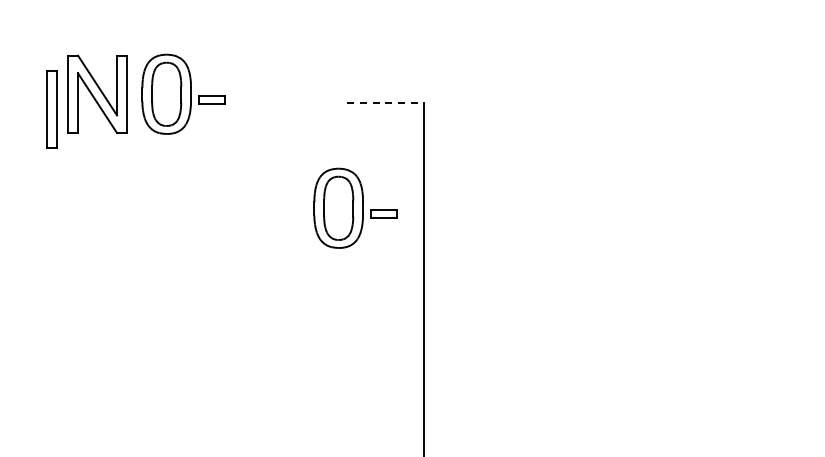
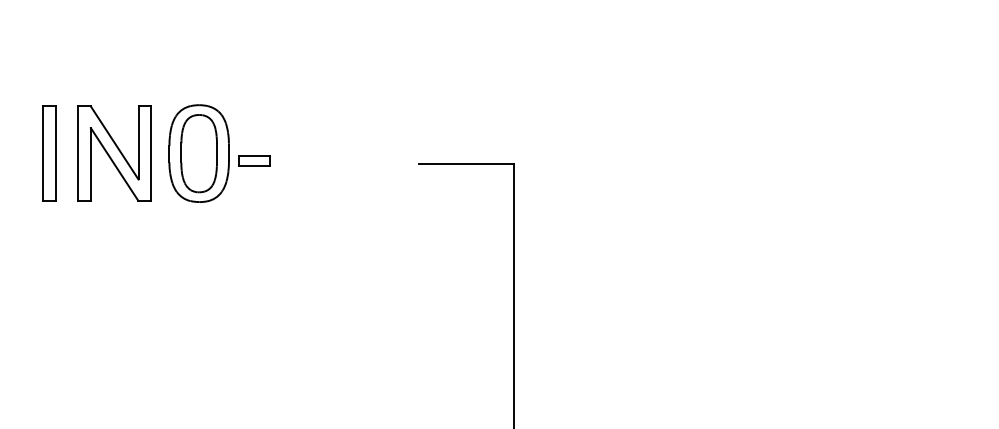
line: (385, 103) -> (466, 164), dashed -> solid
part: (51, 109) -> (48, 153), moved
part: (355, 207) -> (430, 292), removed

